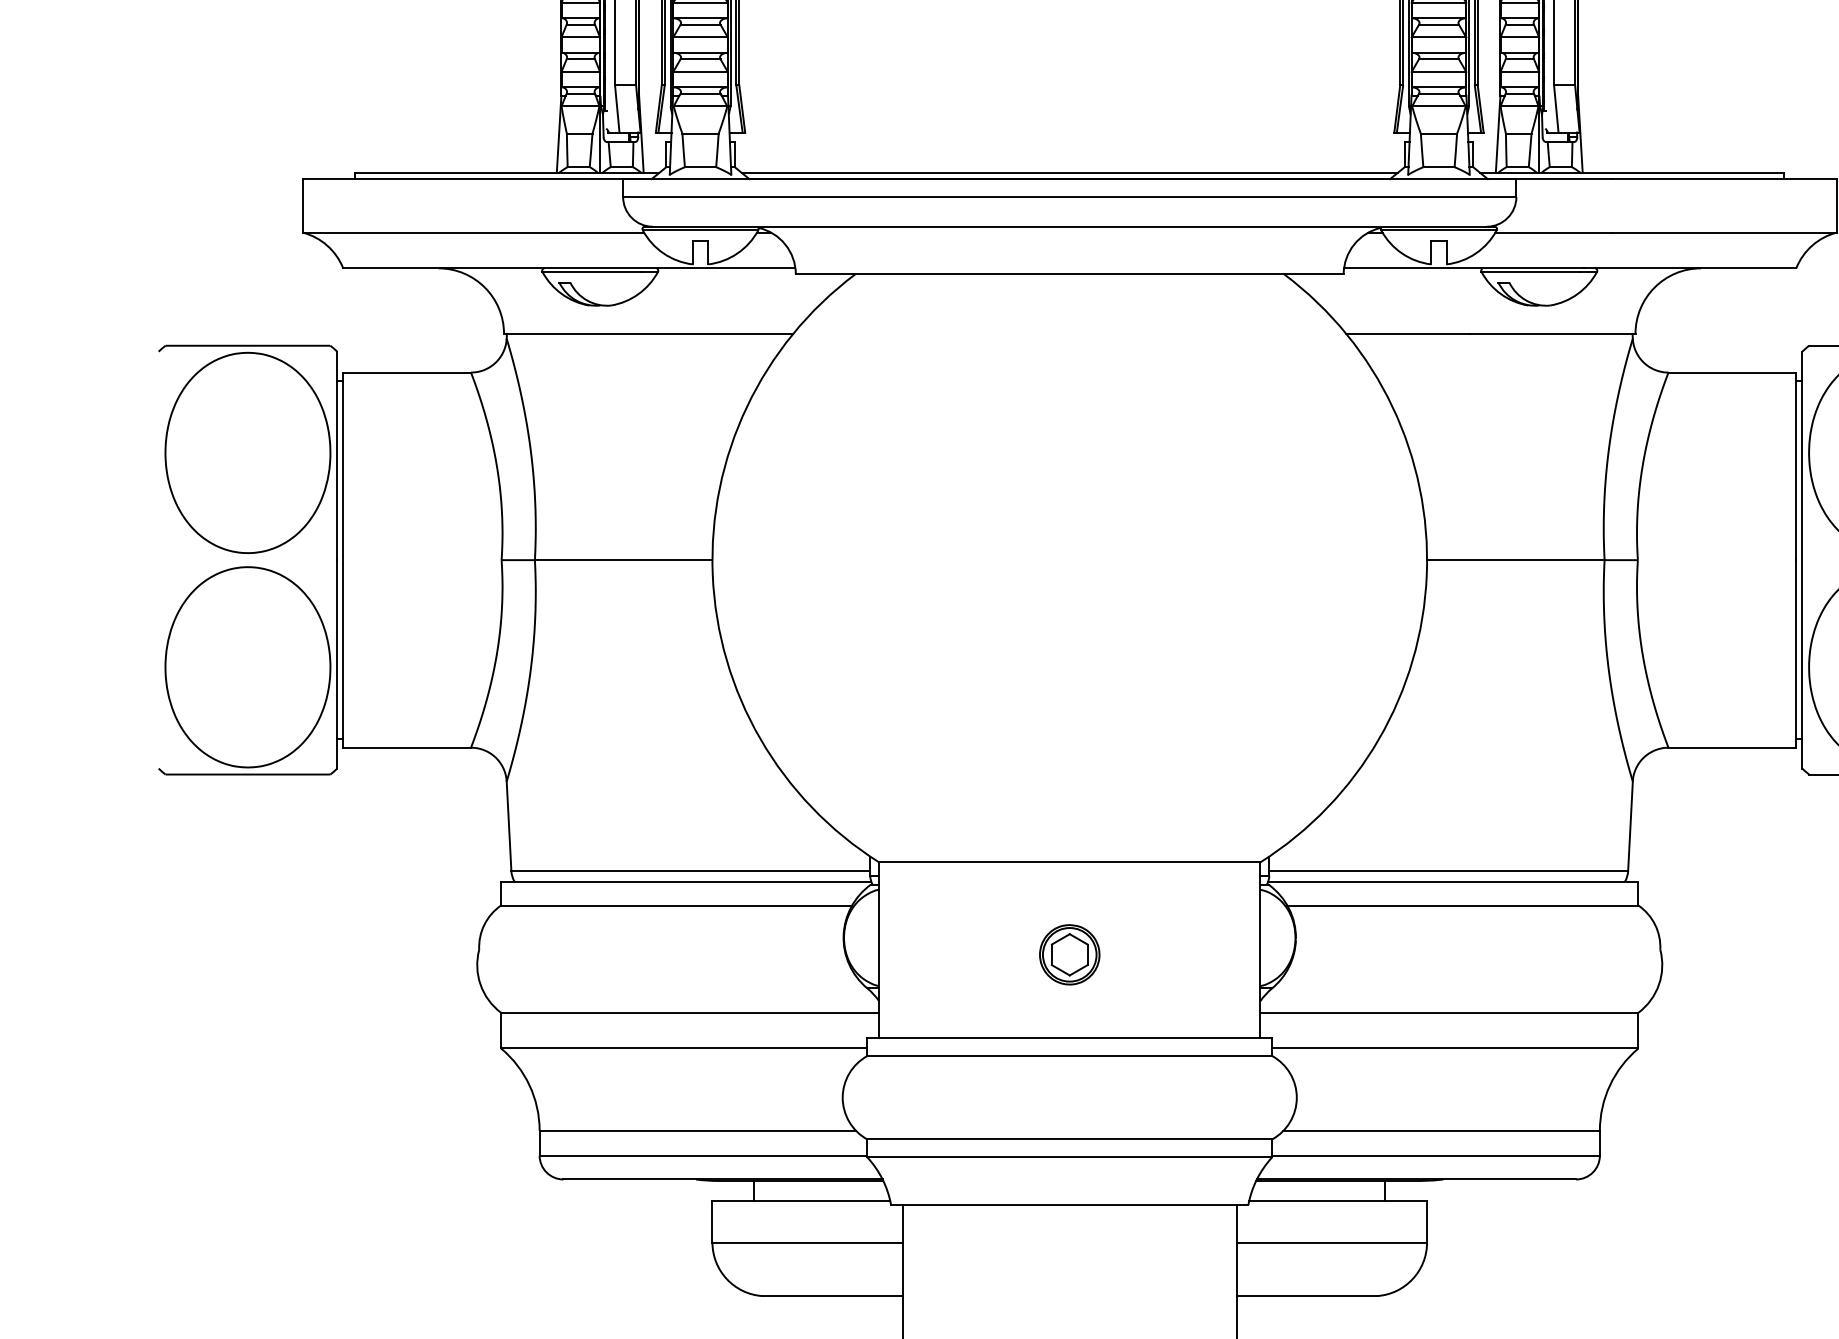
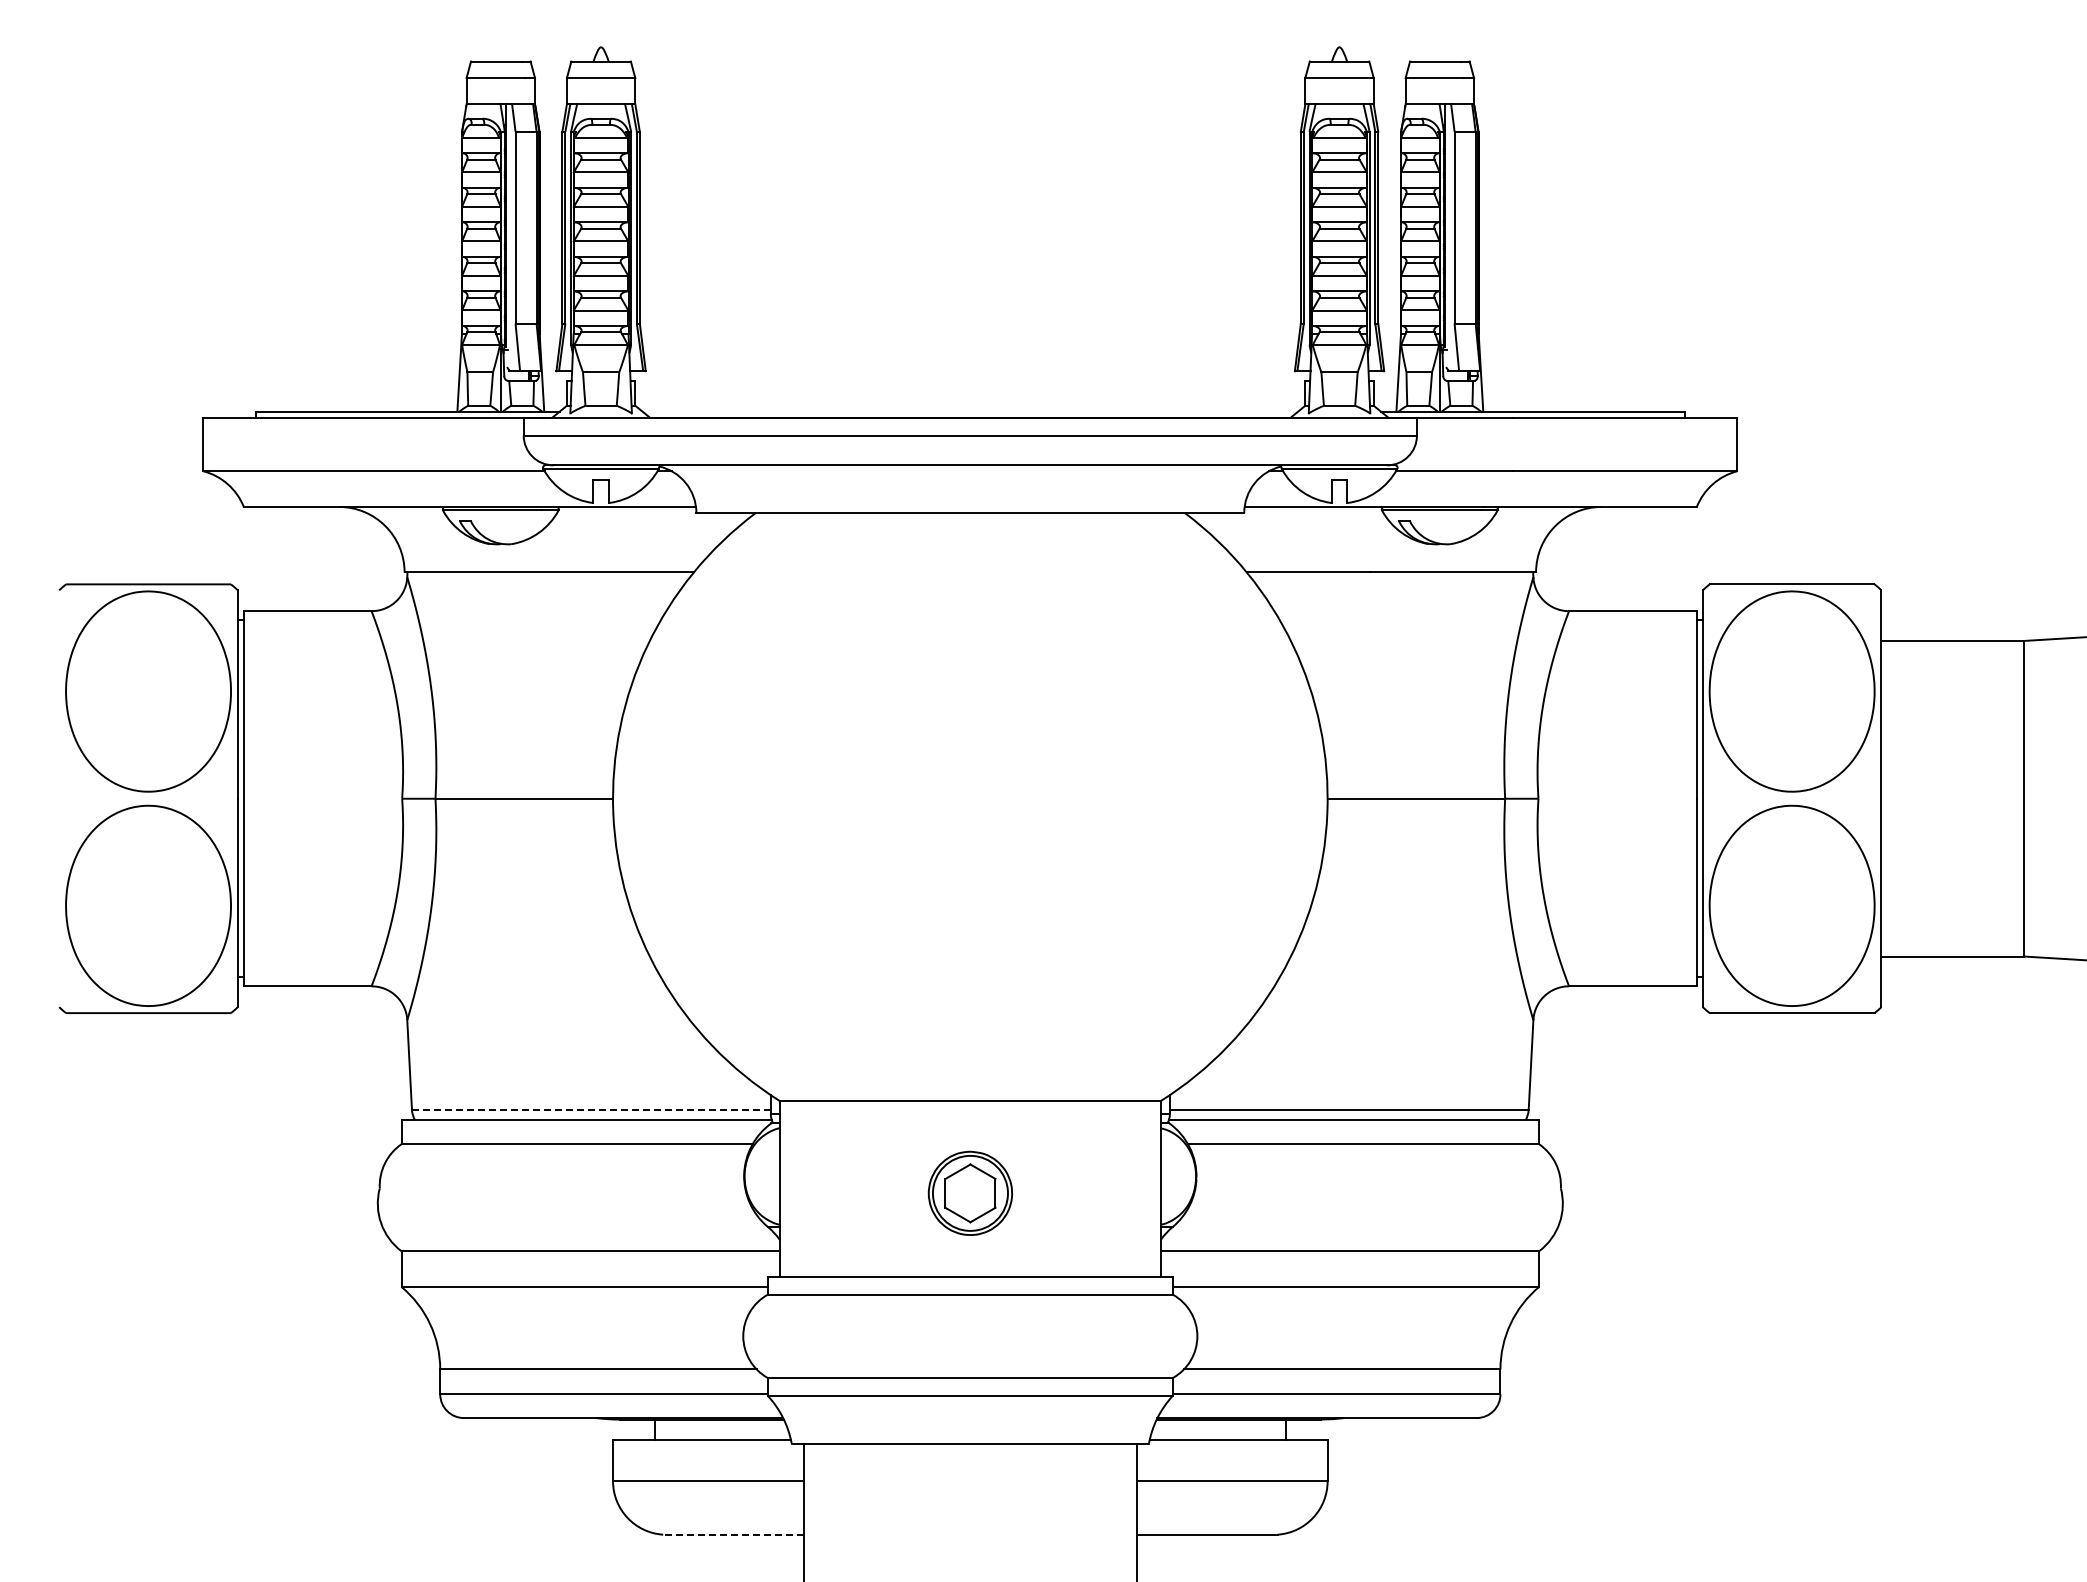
line: (1069, 172) -> (970, 411), removed
line: (690, 870) -> (591, 1109), solid -> dashed
part: (1068, 954) -> (969, 1193), size x1.4
line: (831, 1295) -> (732, 1534), solid -> dashed

